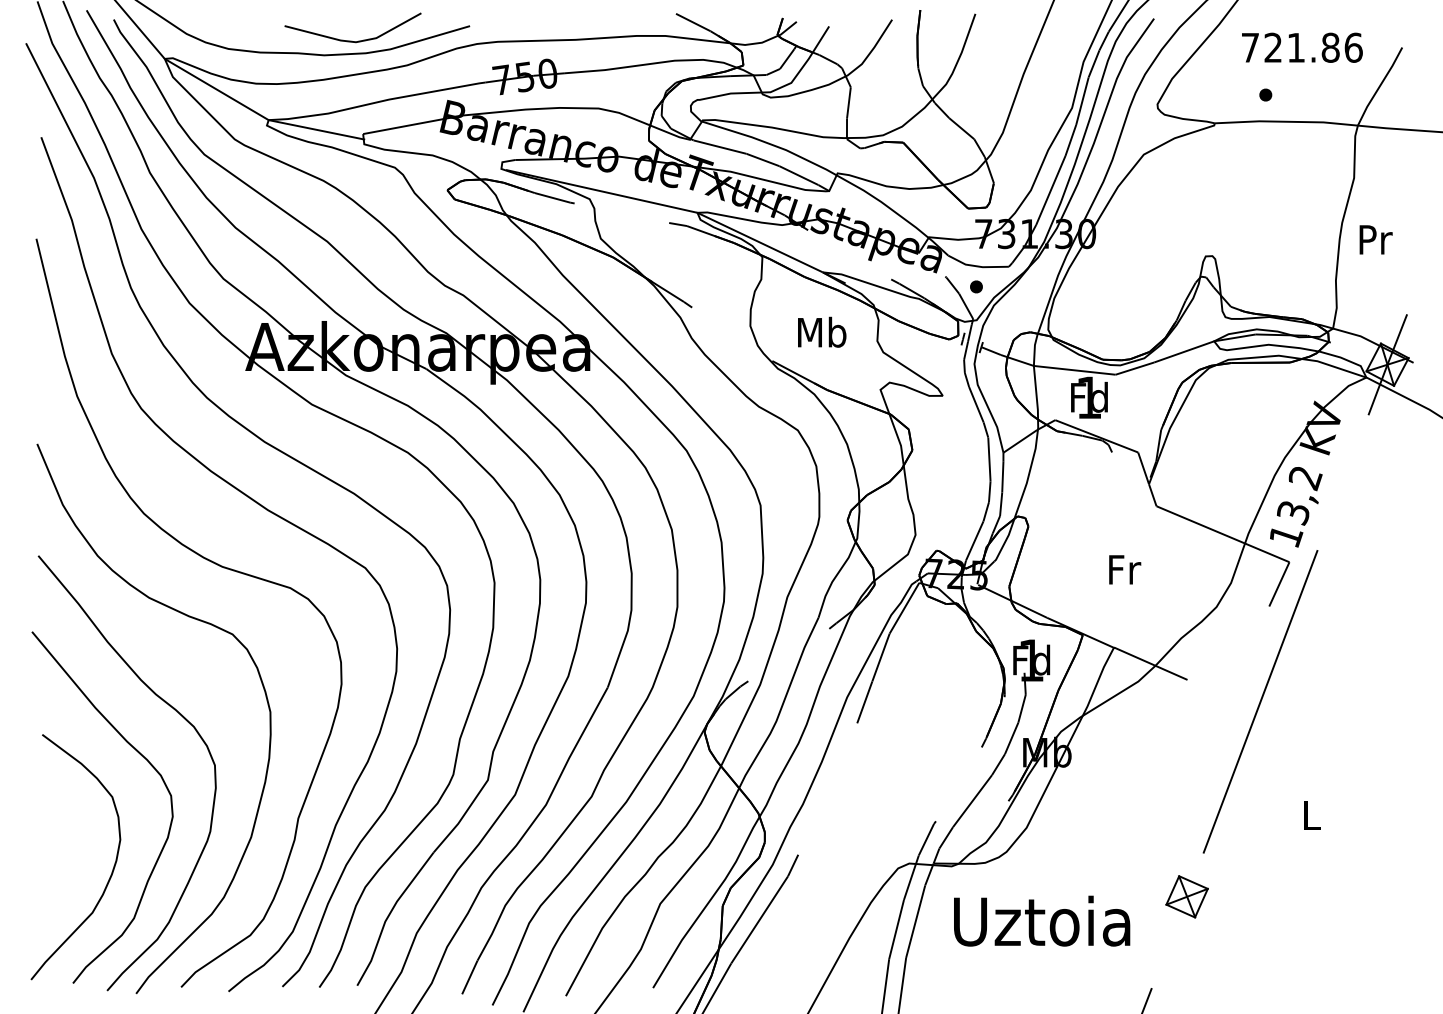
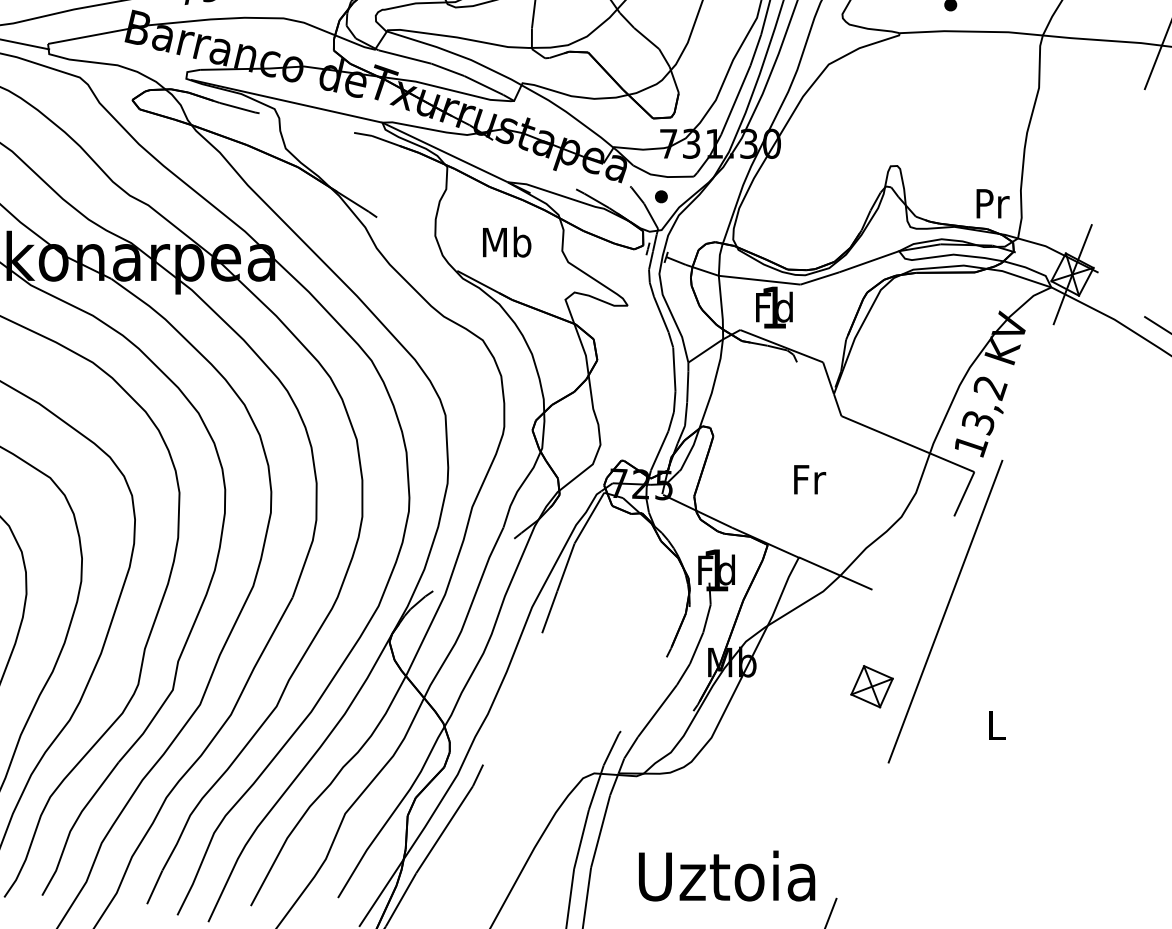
text: (1375, 239) -> (992, 203), moved
part: (1186, 896) -> (871, 686), moved
text: (1042, 920) -> (727, 875), moved

